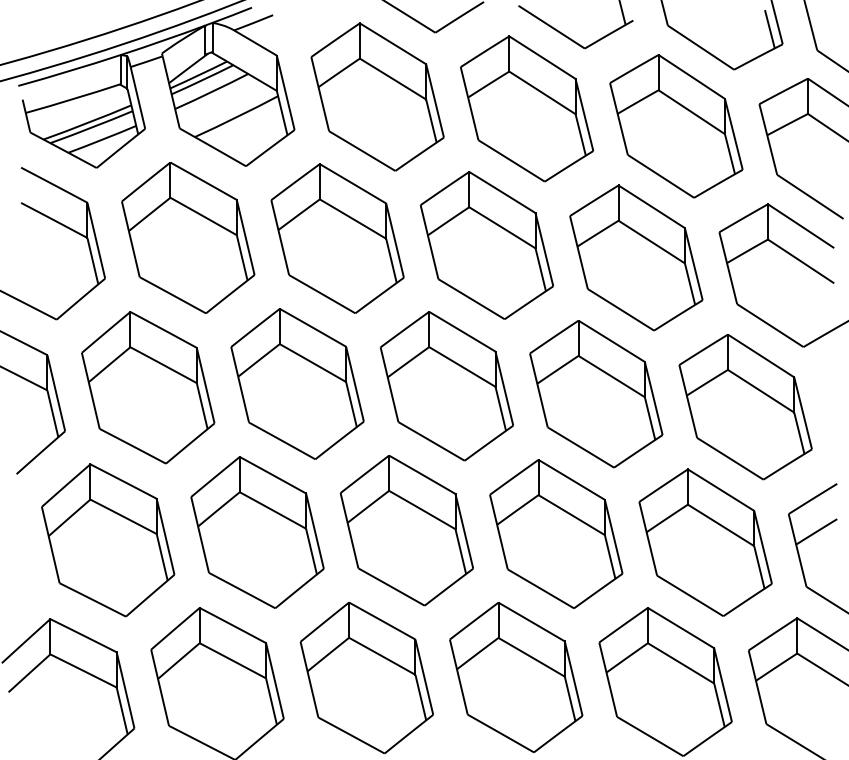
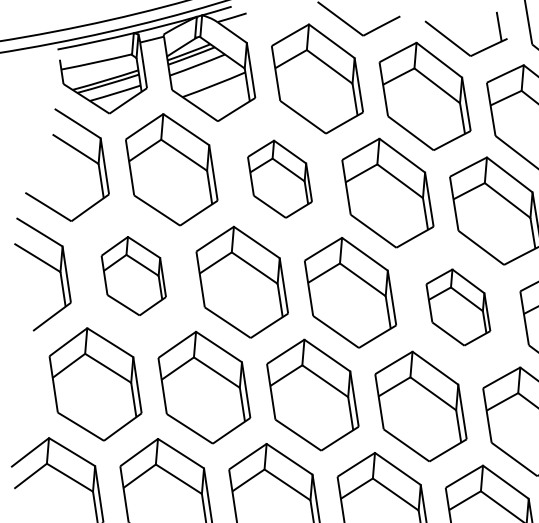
part: (337, 238) -> (279, 179), size x0.7
part: (148, 387) -> (133, 275), size x0.7
part: (596, 394) -> (458, 307), size x0.7

